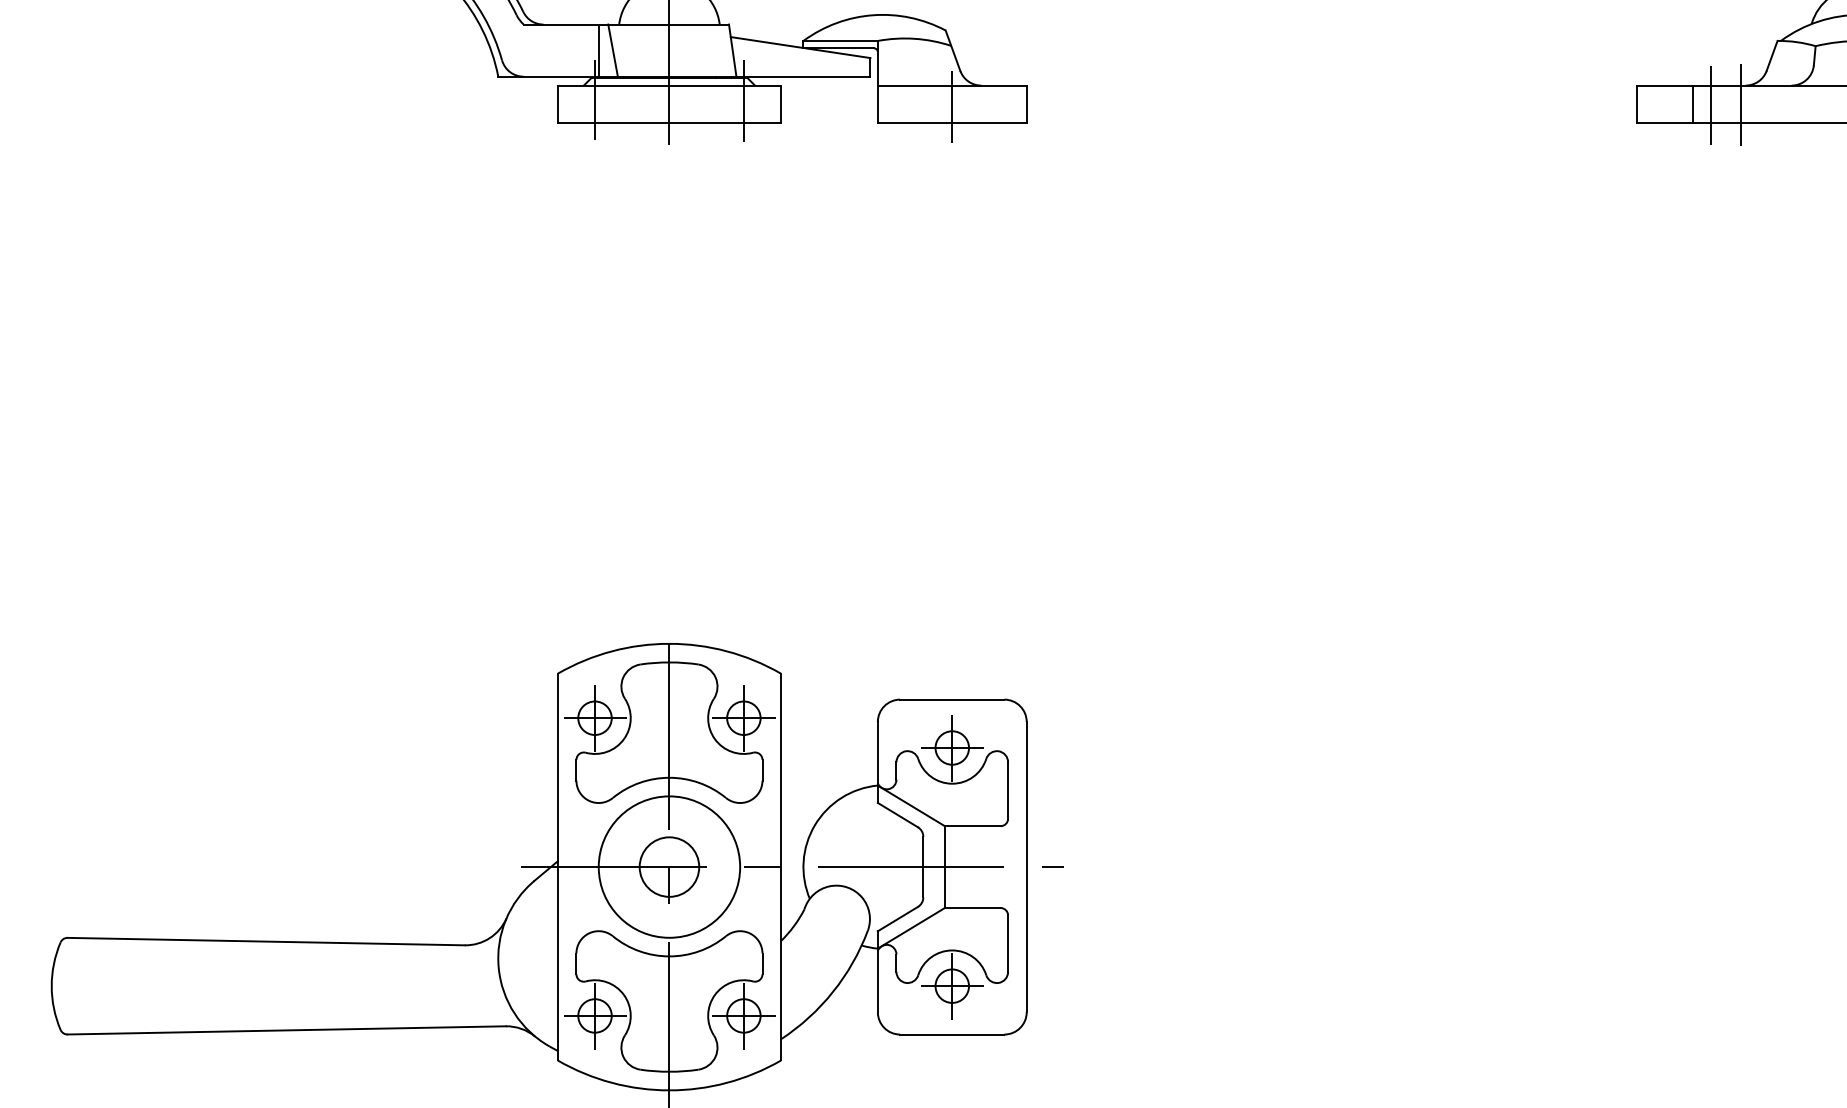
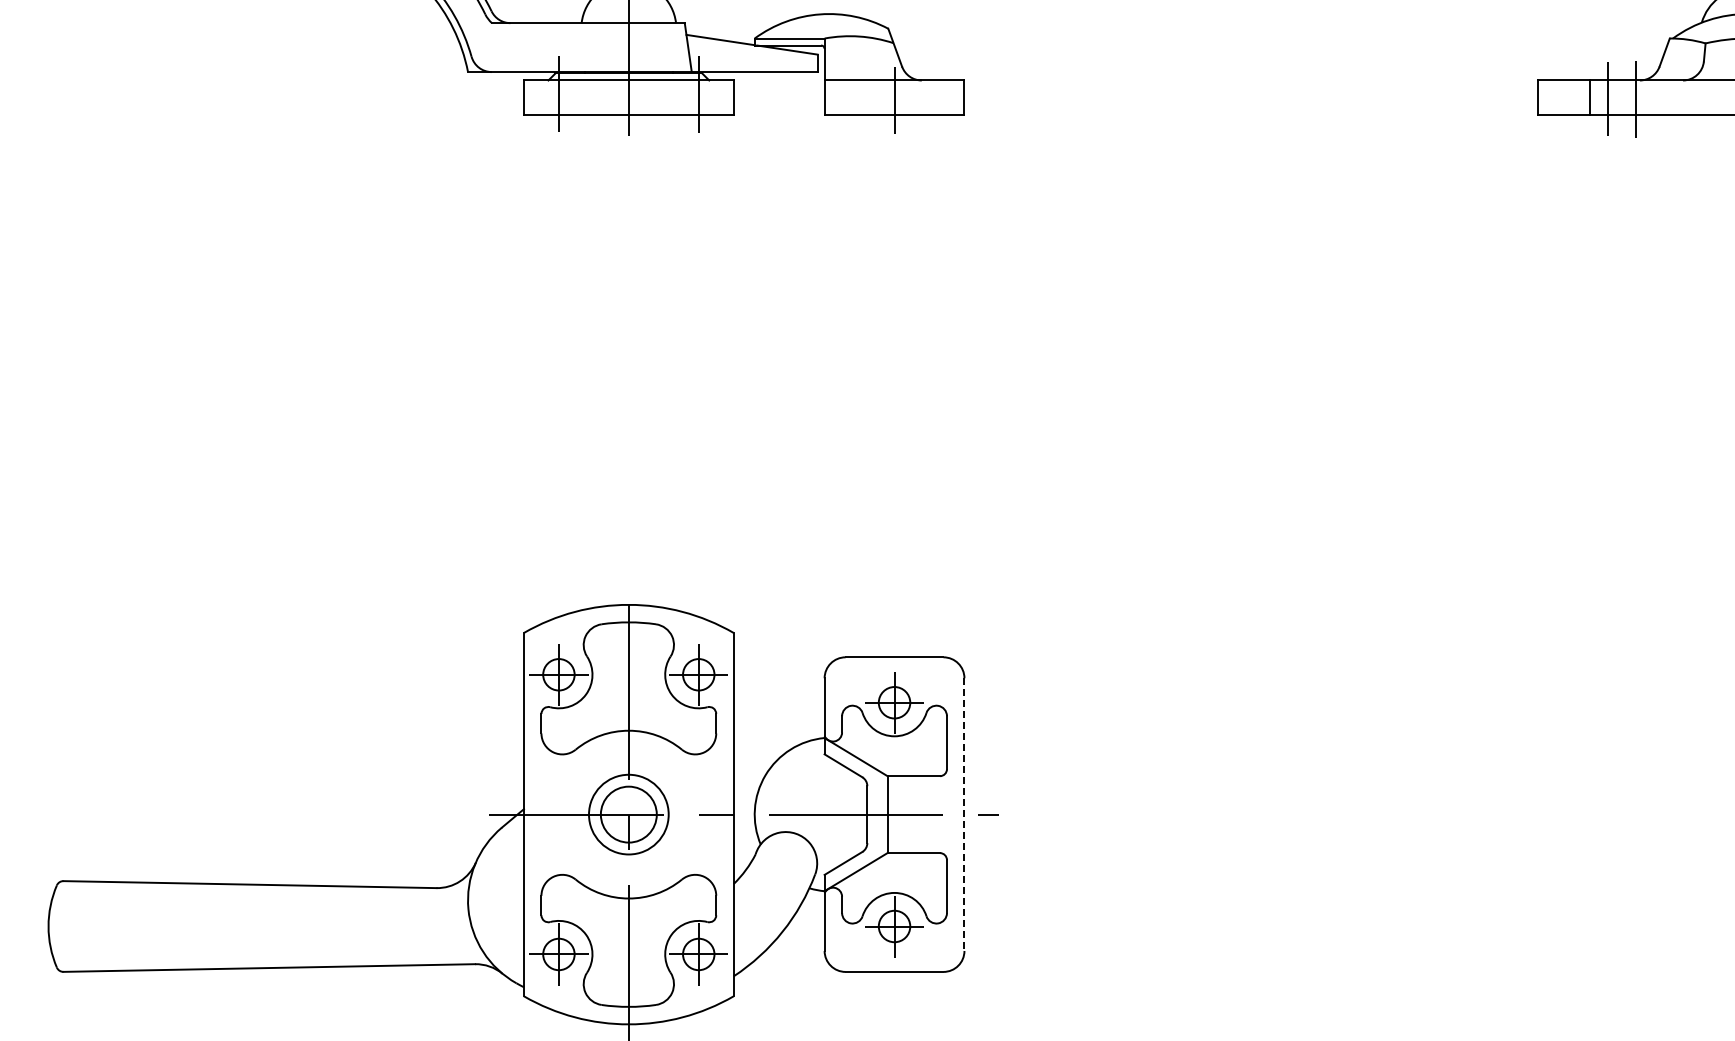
line: (598, 50) -> (562, 47), removed
line: (612, 50) -> (575, 47), removed
circle: (669, 866) -> (628, 814), size x0.6
line: (1026, 868) -> (964, 815), solid -> dashed

